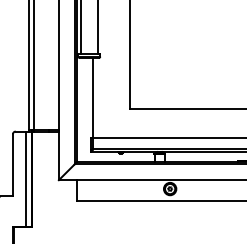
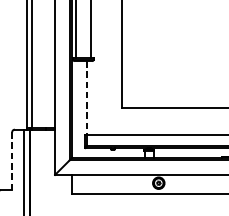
line: (93, 97) -> (87, 97), solid -> dashed
line: (12, 165) -> (11, 161), solid -> dashed

